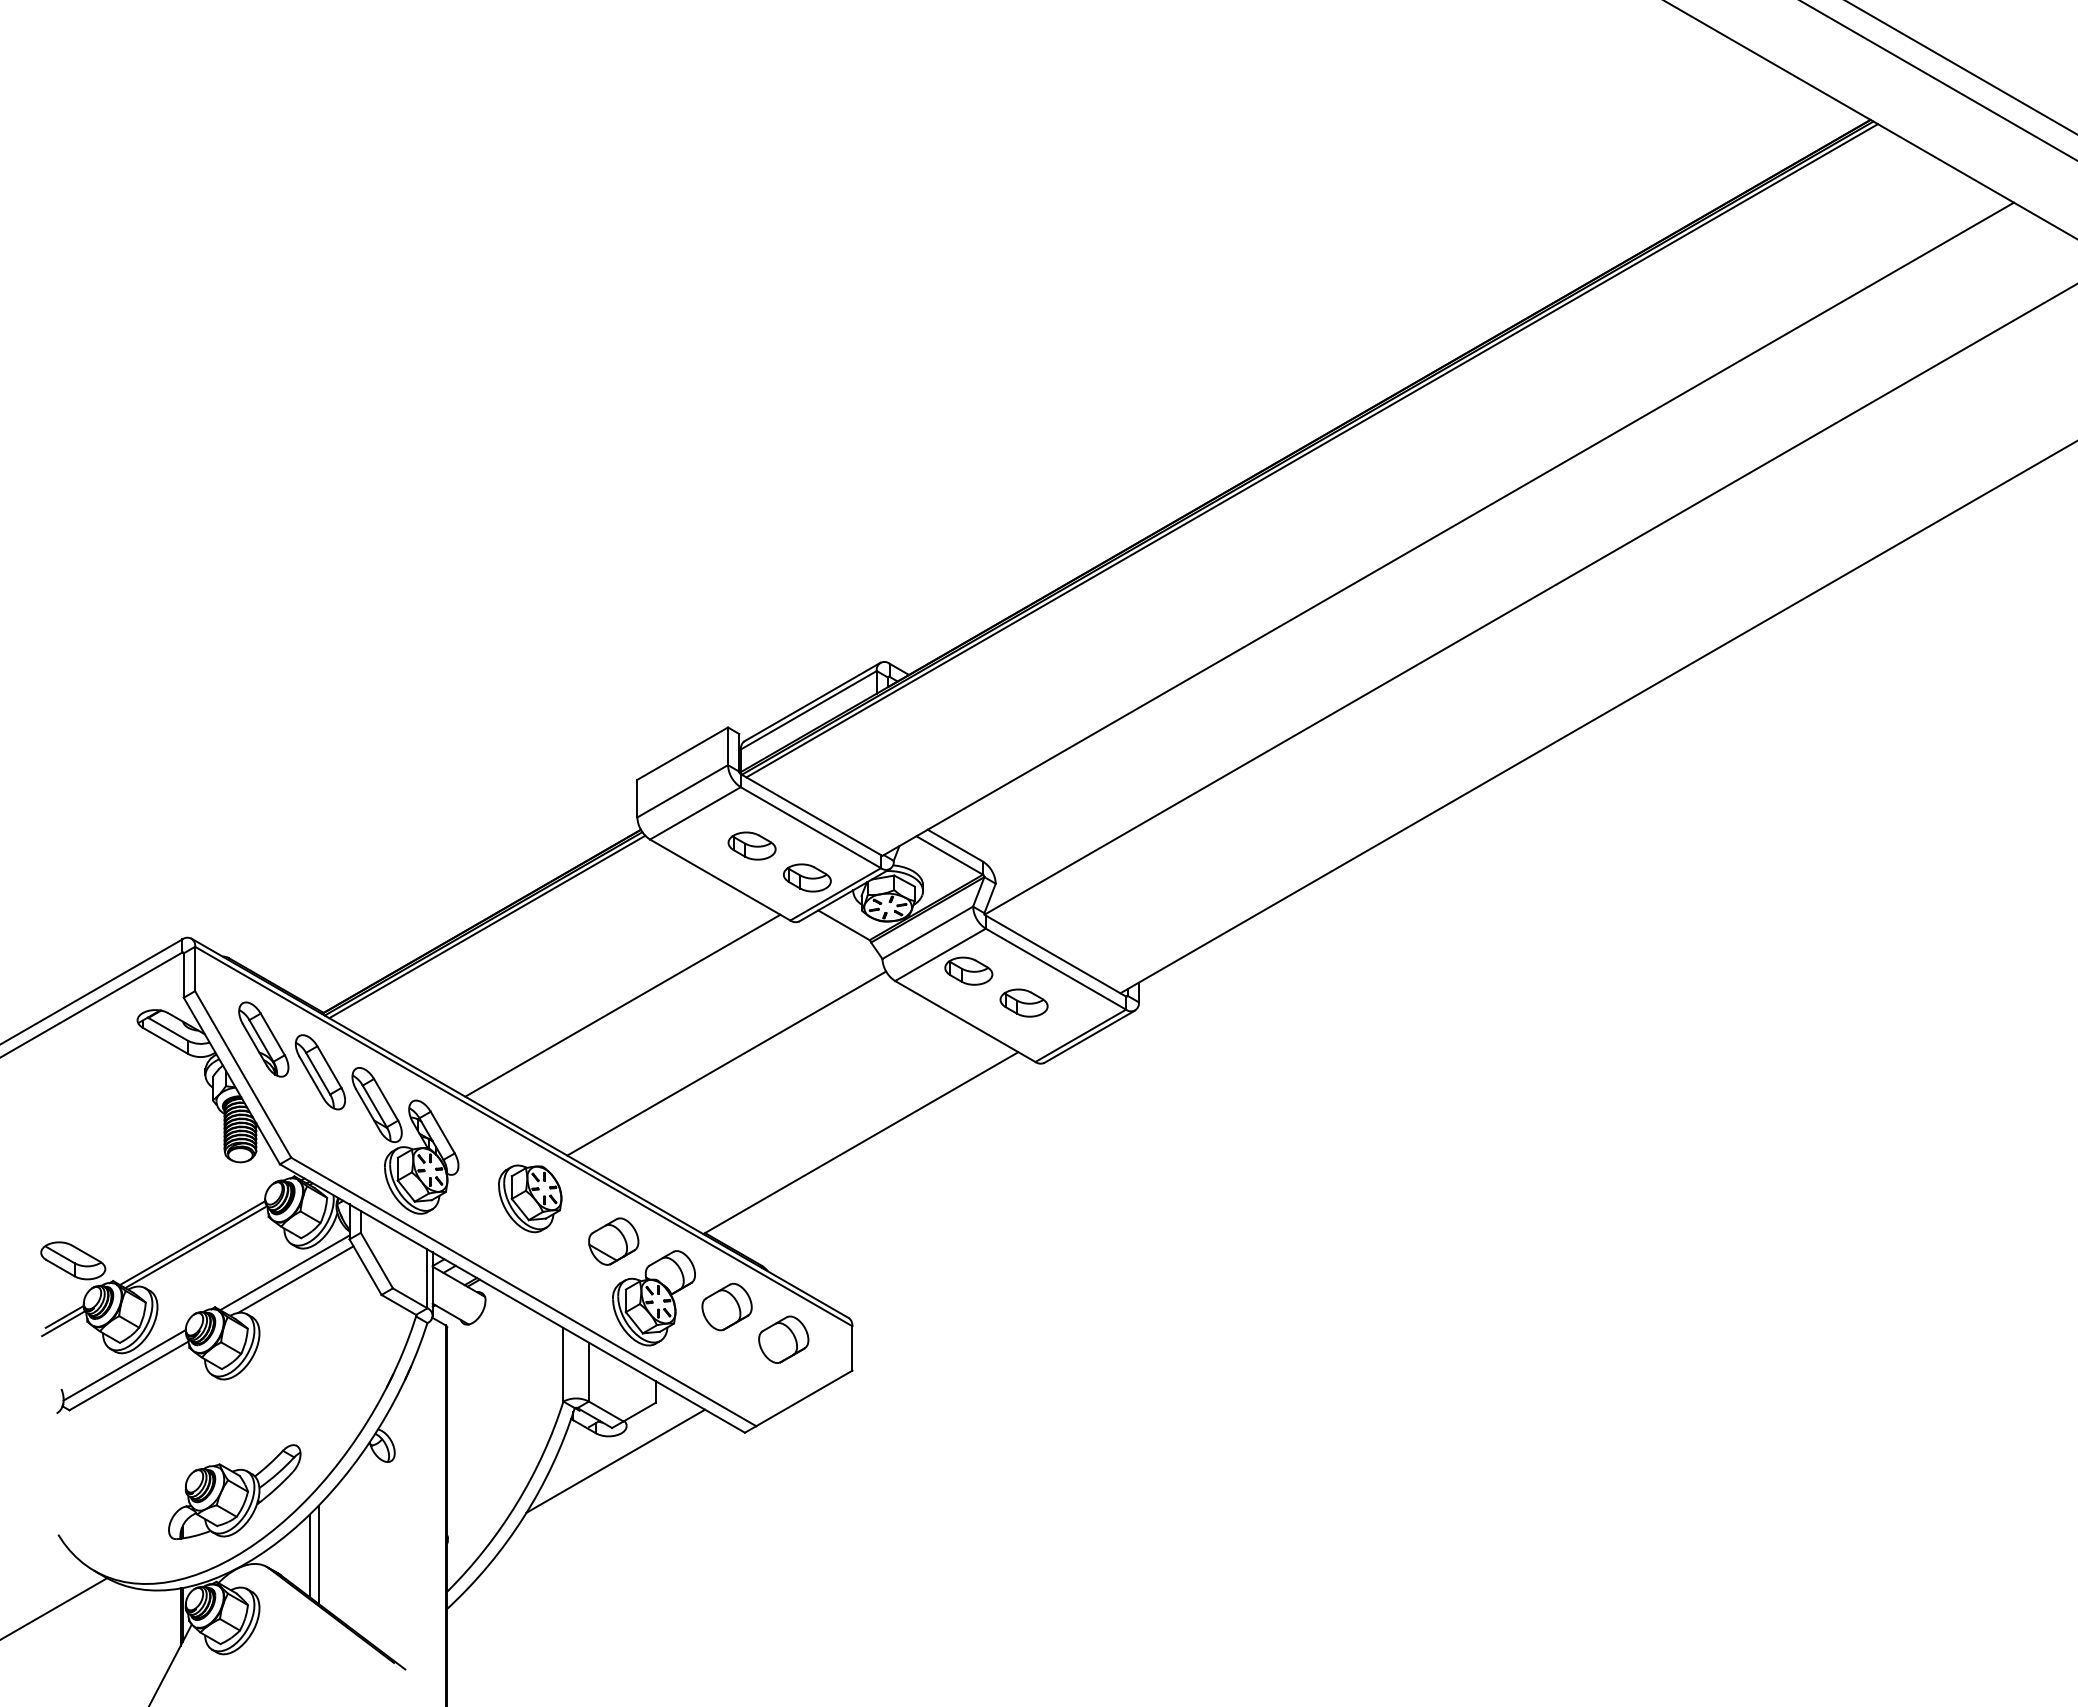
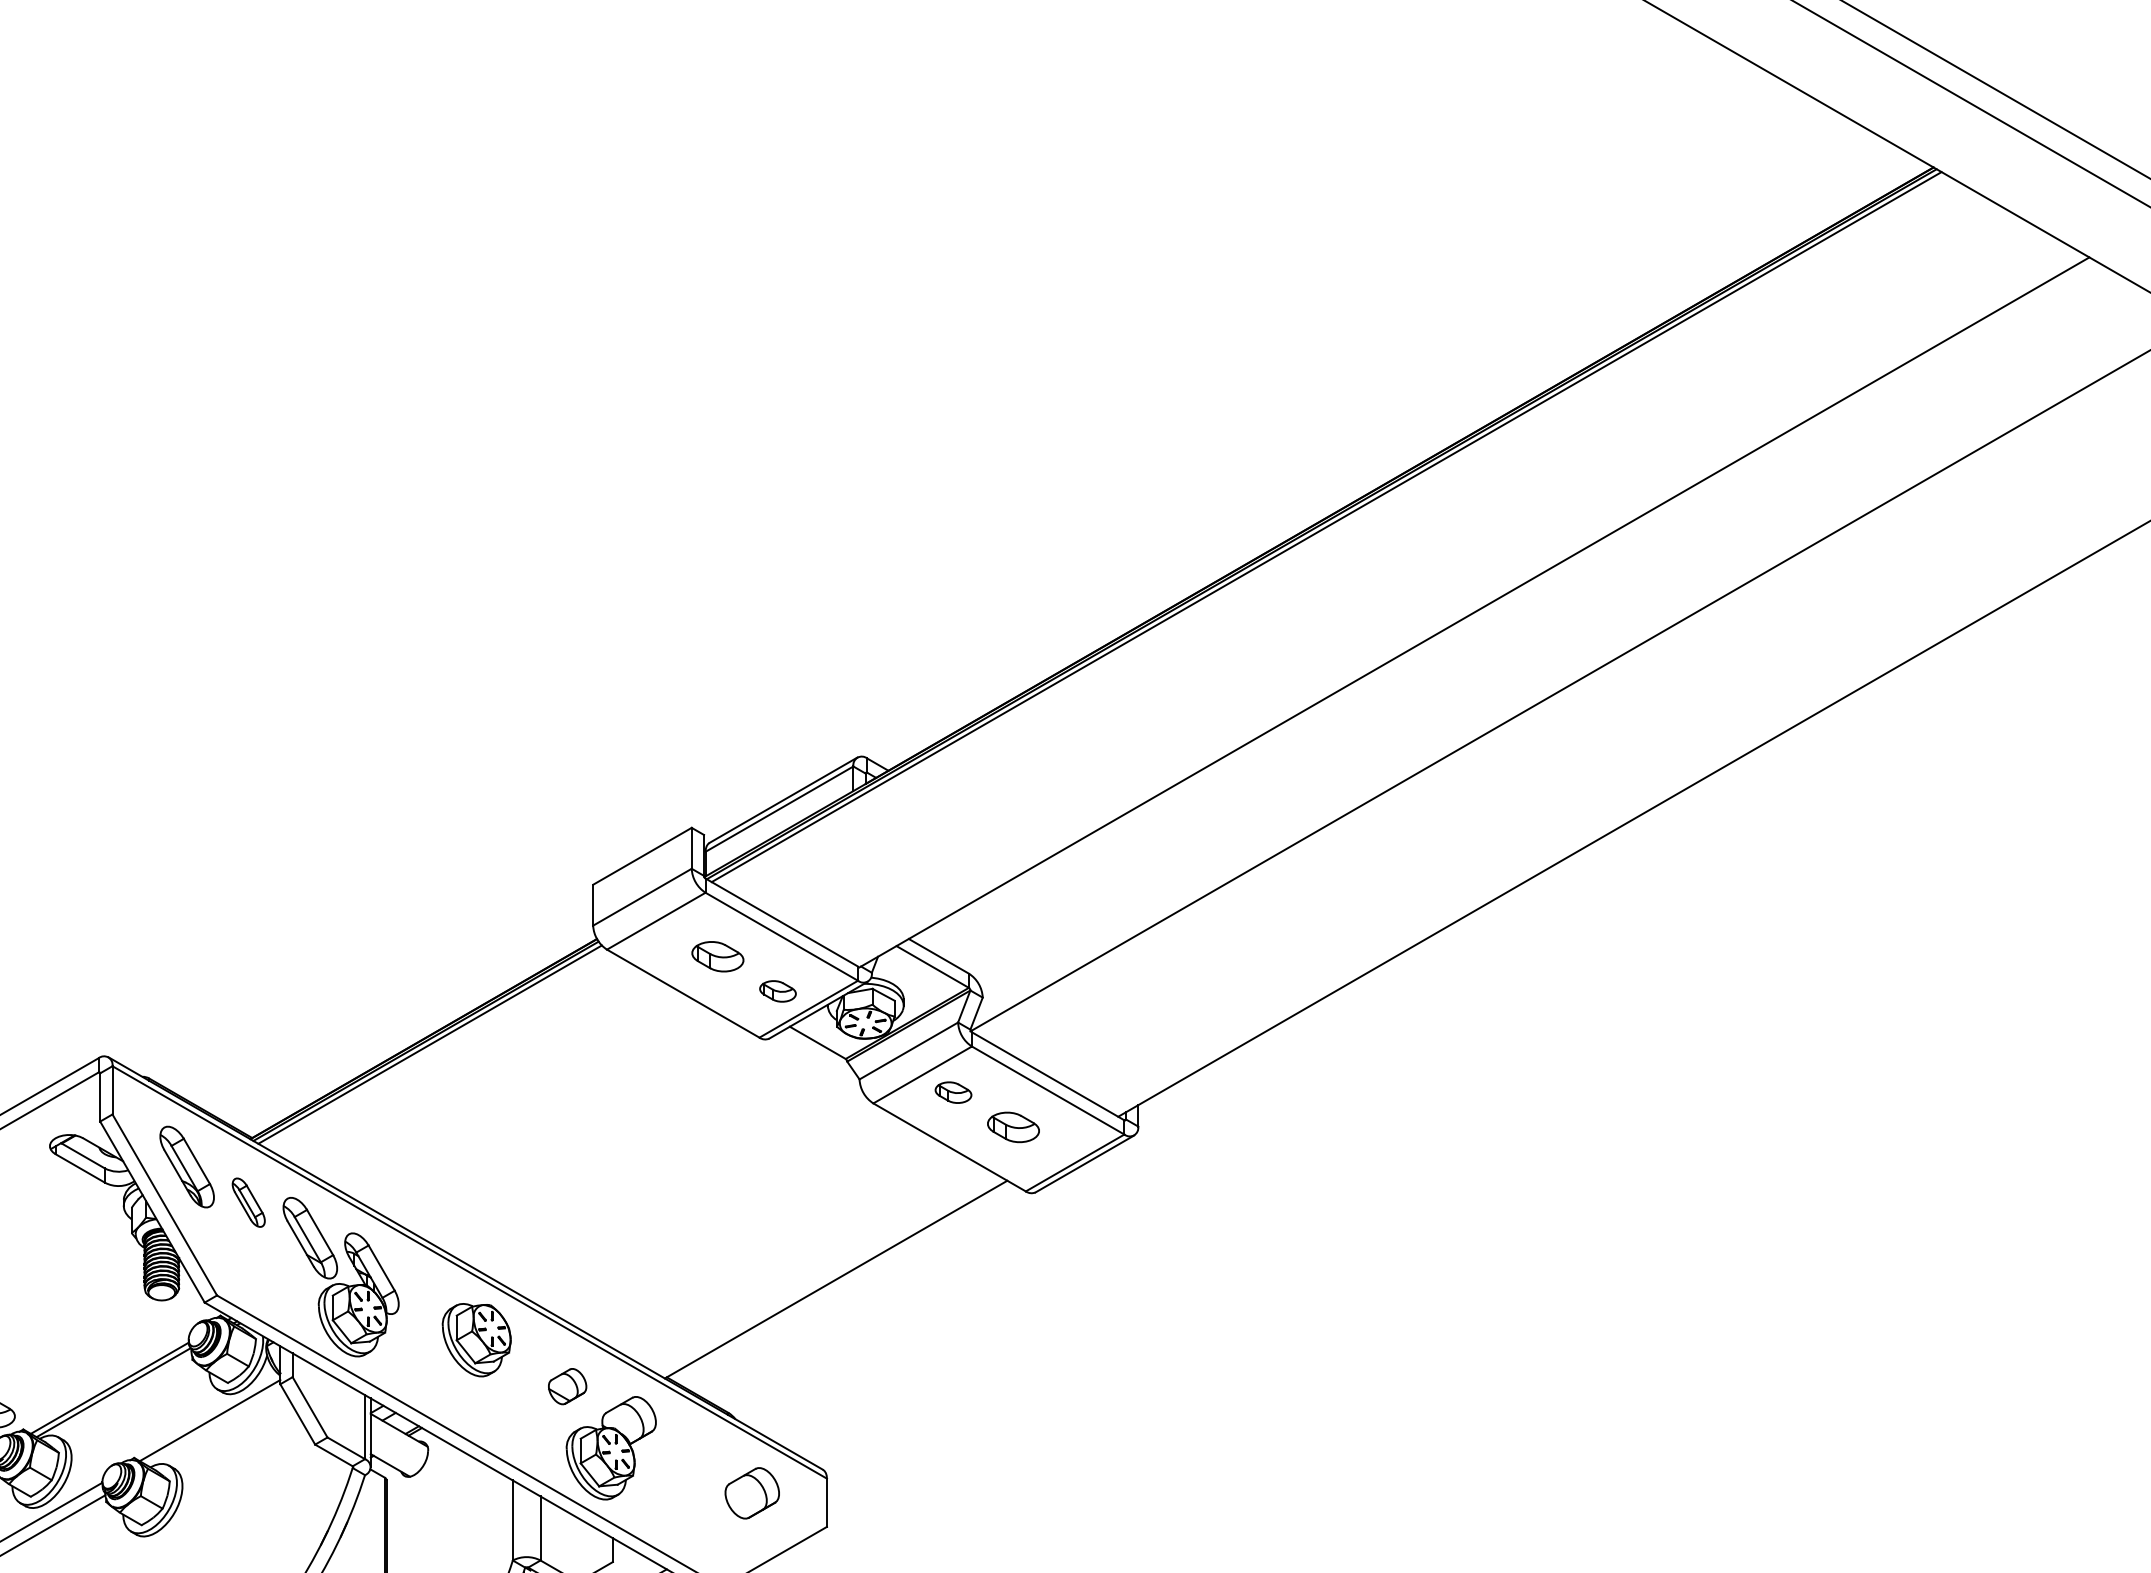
part: (807, 877) -> (778, 990), size x0.7
part: (968, 970) -> (953, 1091), size x0.7
line: (622, 1005) -> (577, 1130), removed
line: (726, 1063) -> (690, 1193), removed
part: (320, 1072) -> (248, 1202), size x0.6
part: (613, 1241) -> (567, 1386), size x0.7
line: (295, 1279) -> (221, 1427), removed
part: (726, 1306) -> (690, 1457), removed

